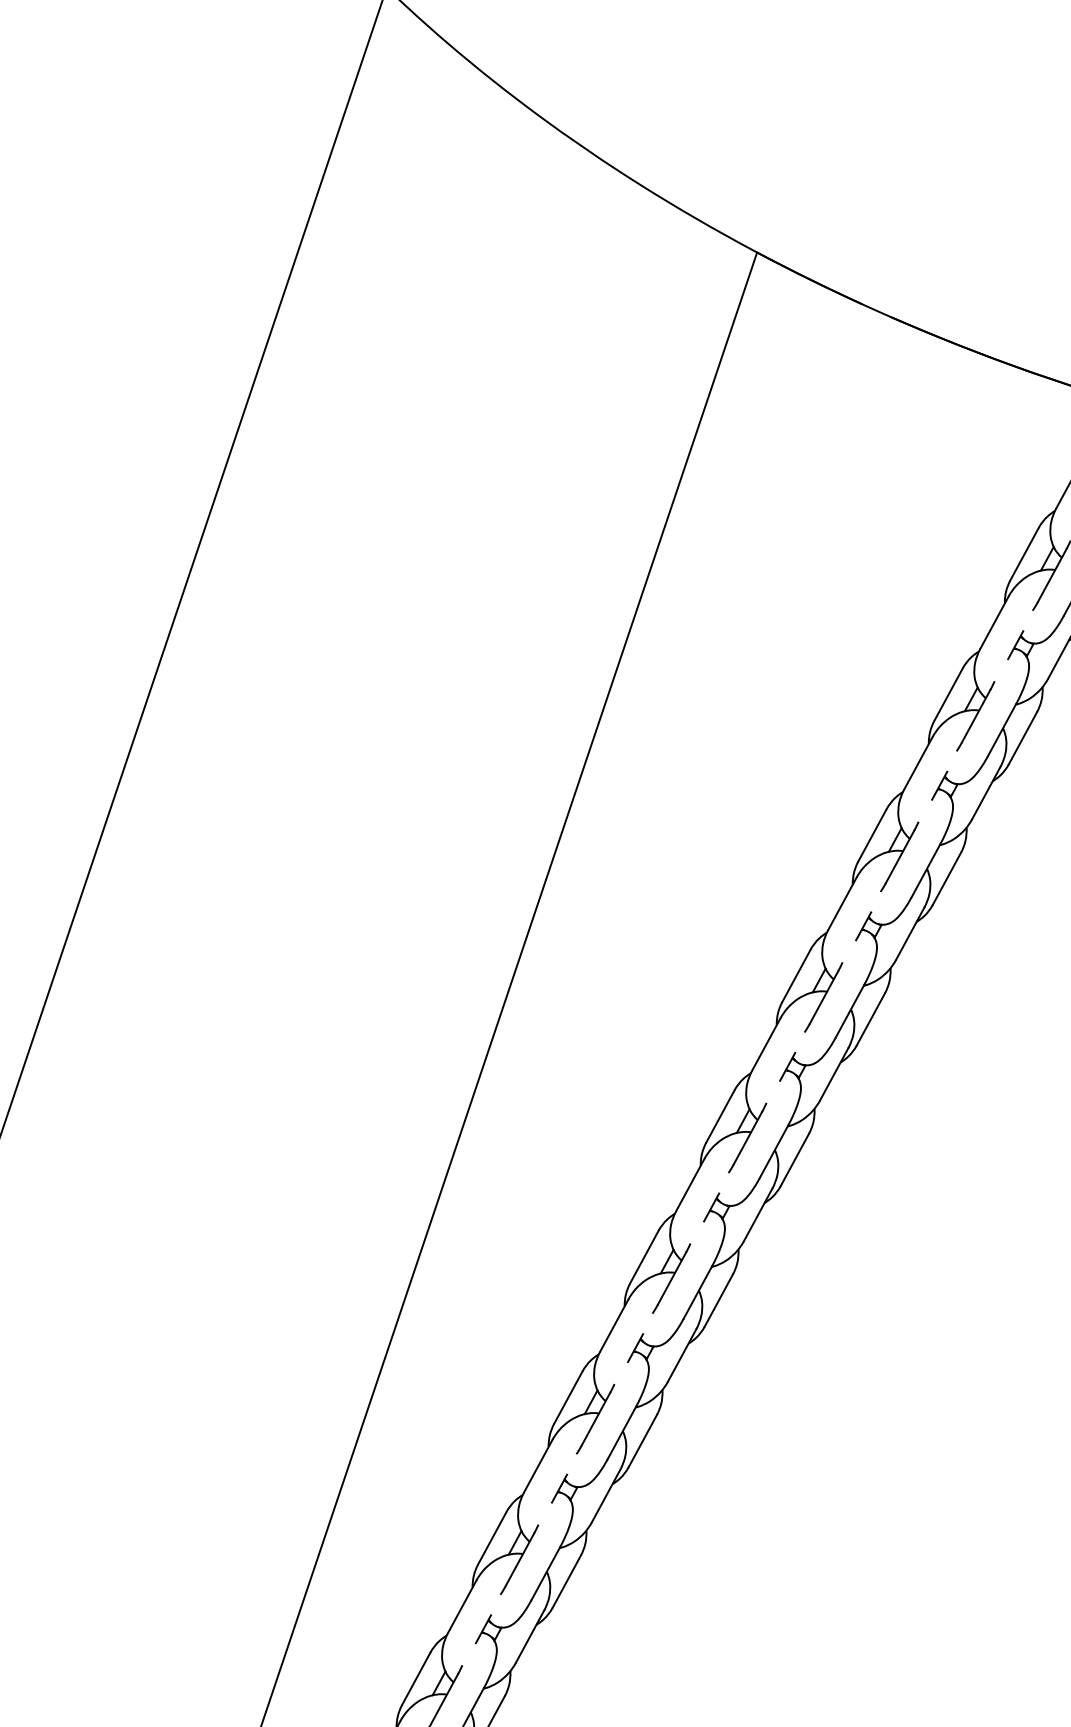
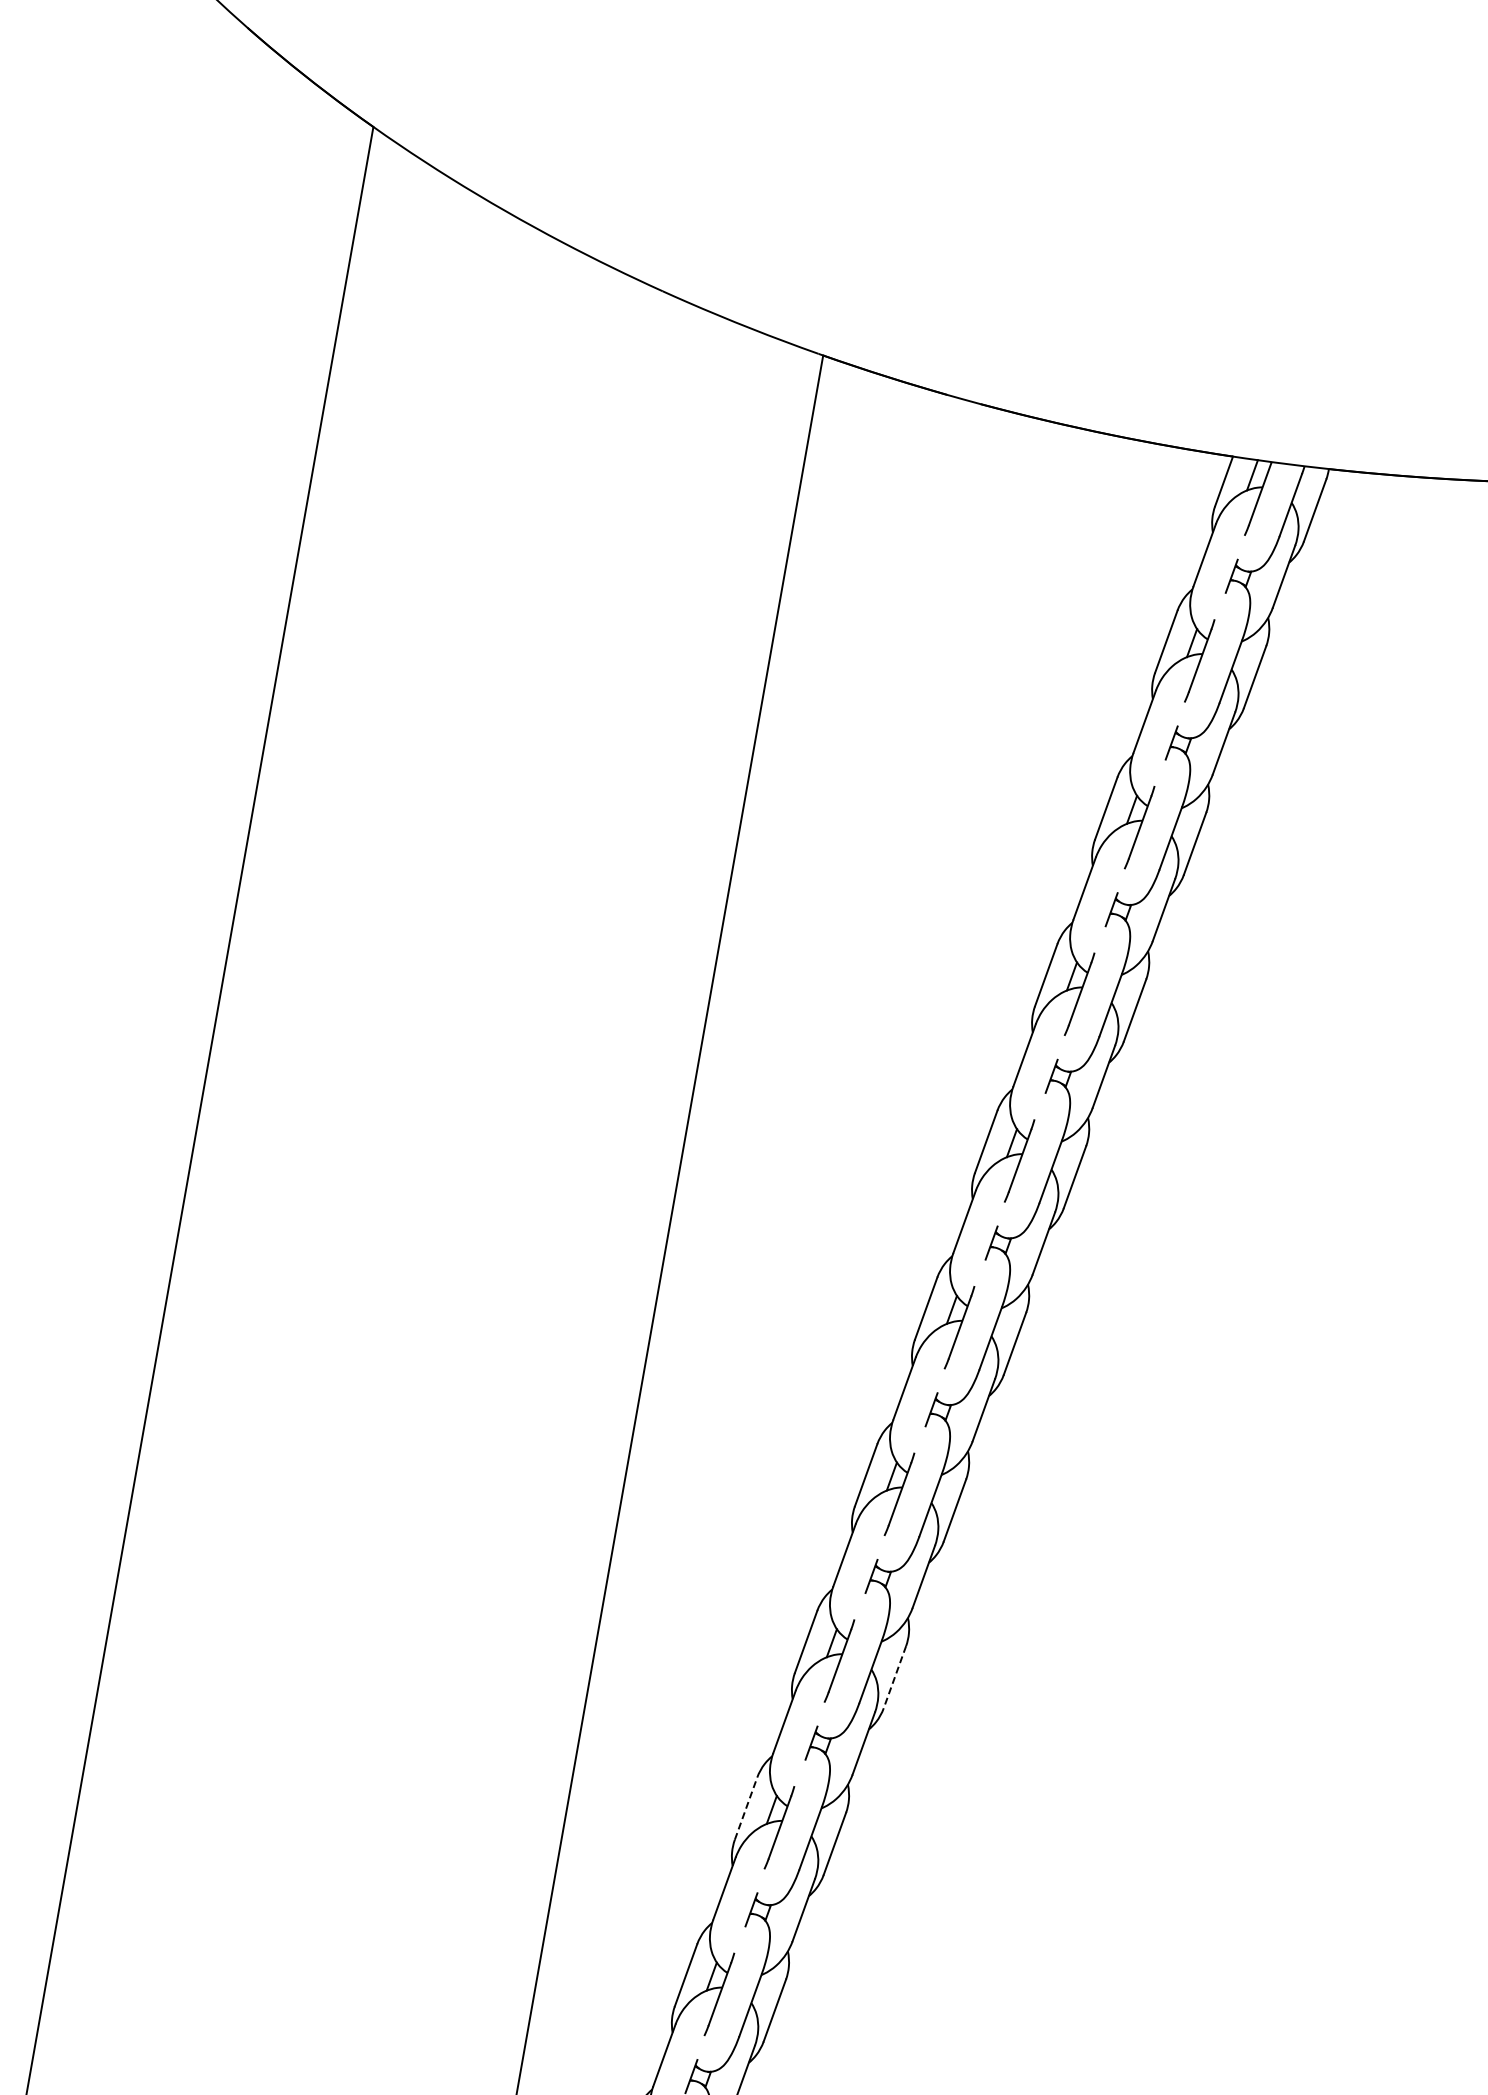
line: (642, 1441) -> (894, 1677), solid -> dashed
line: (492, 1538) -> (746, 1808), solid -> dashed

